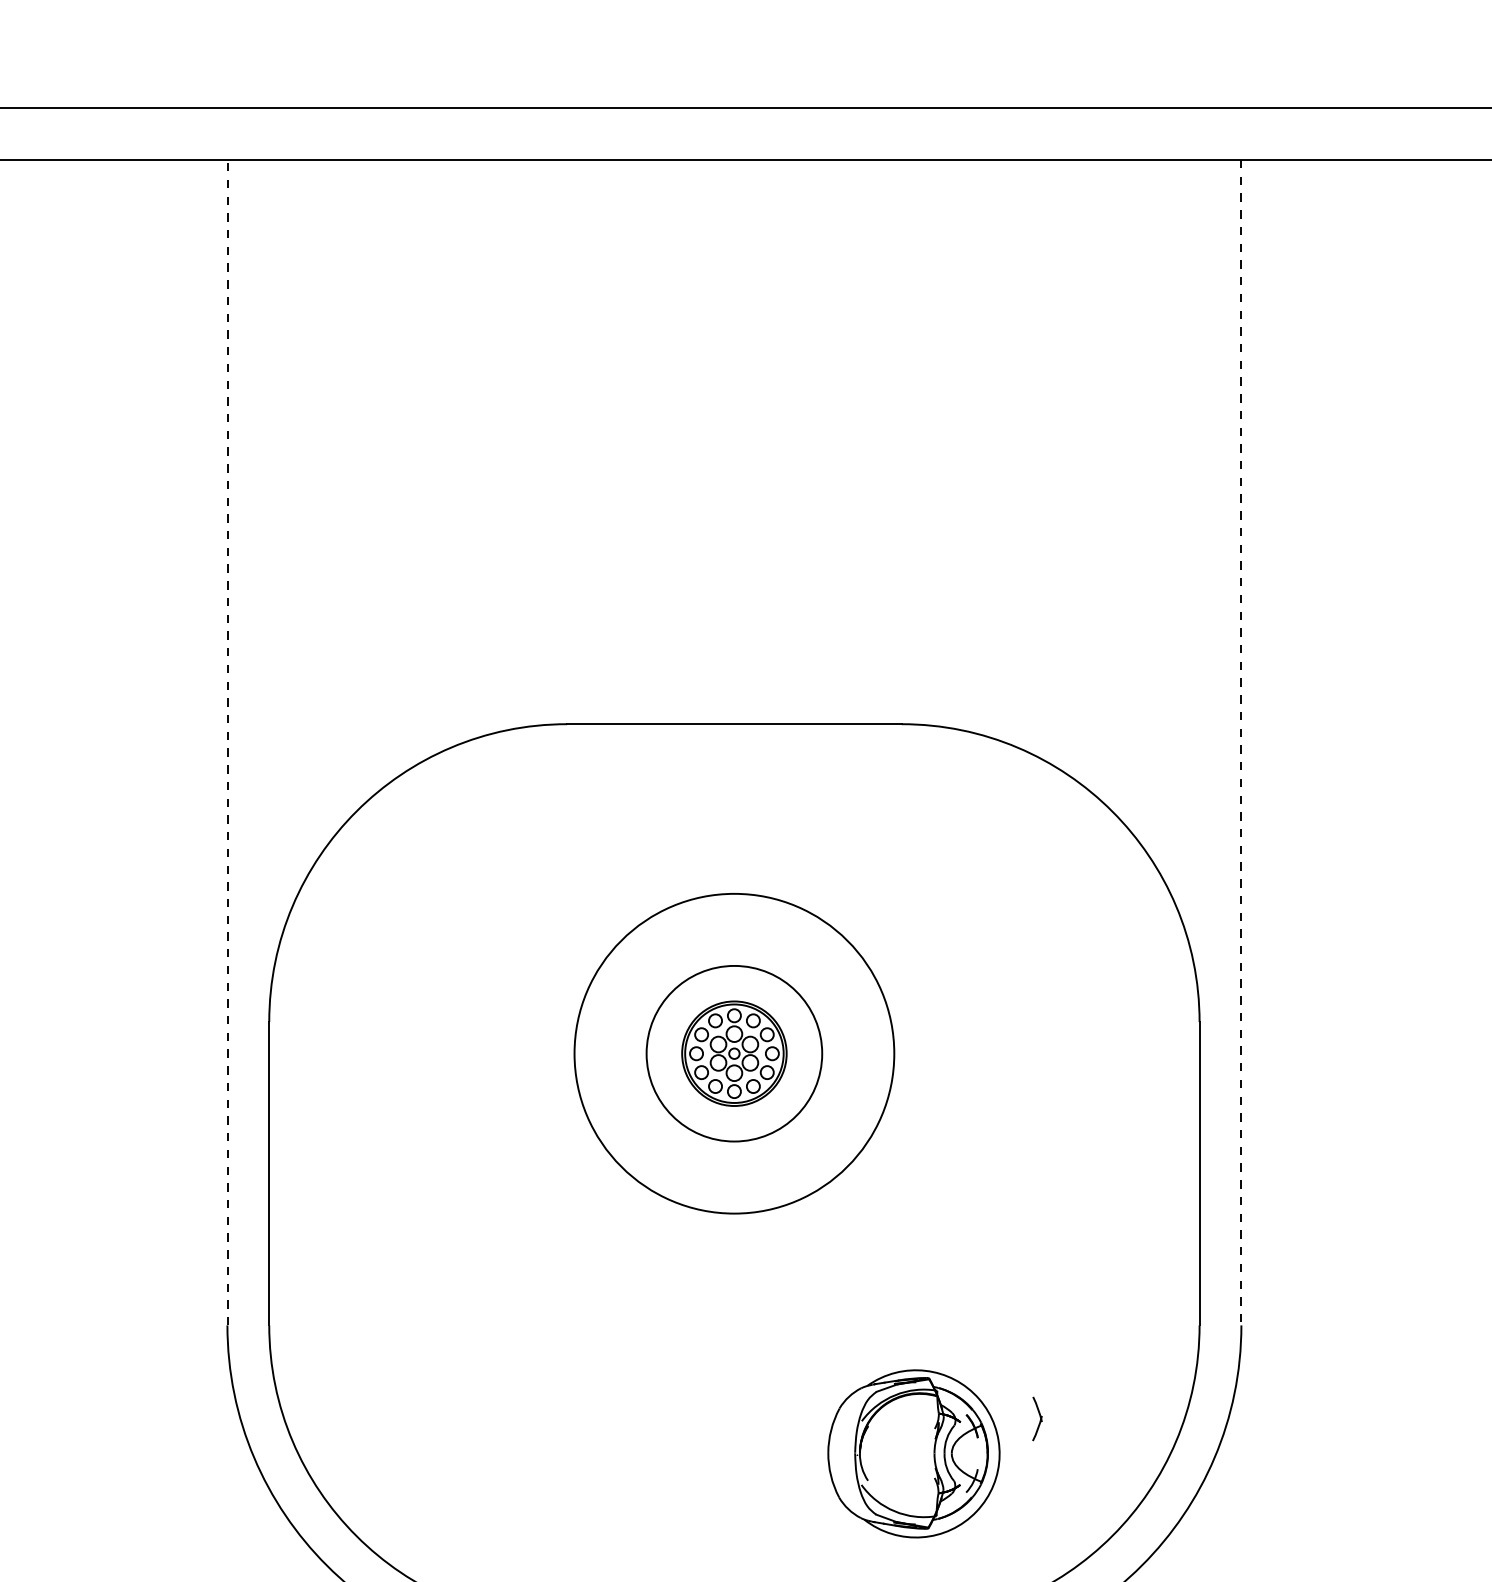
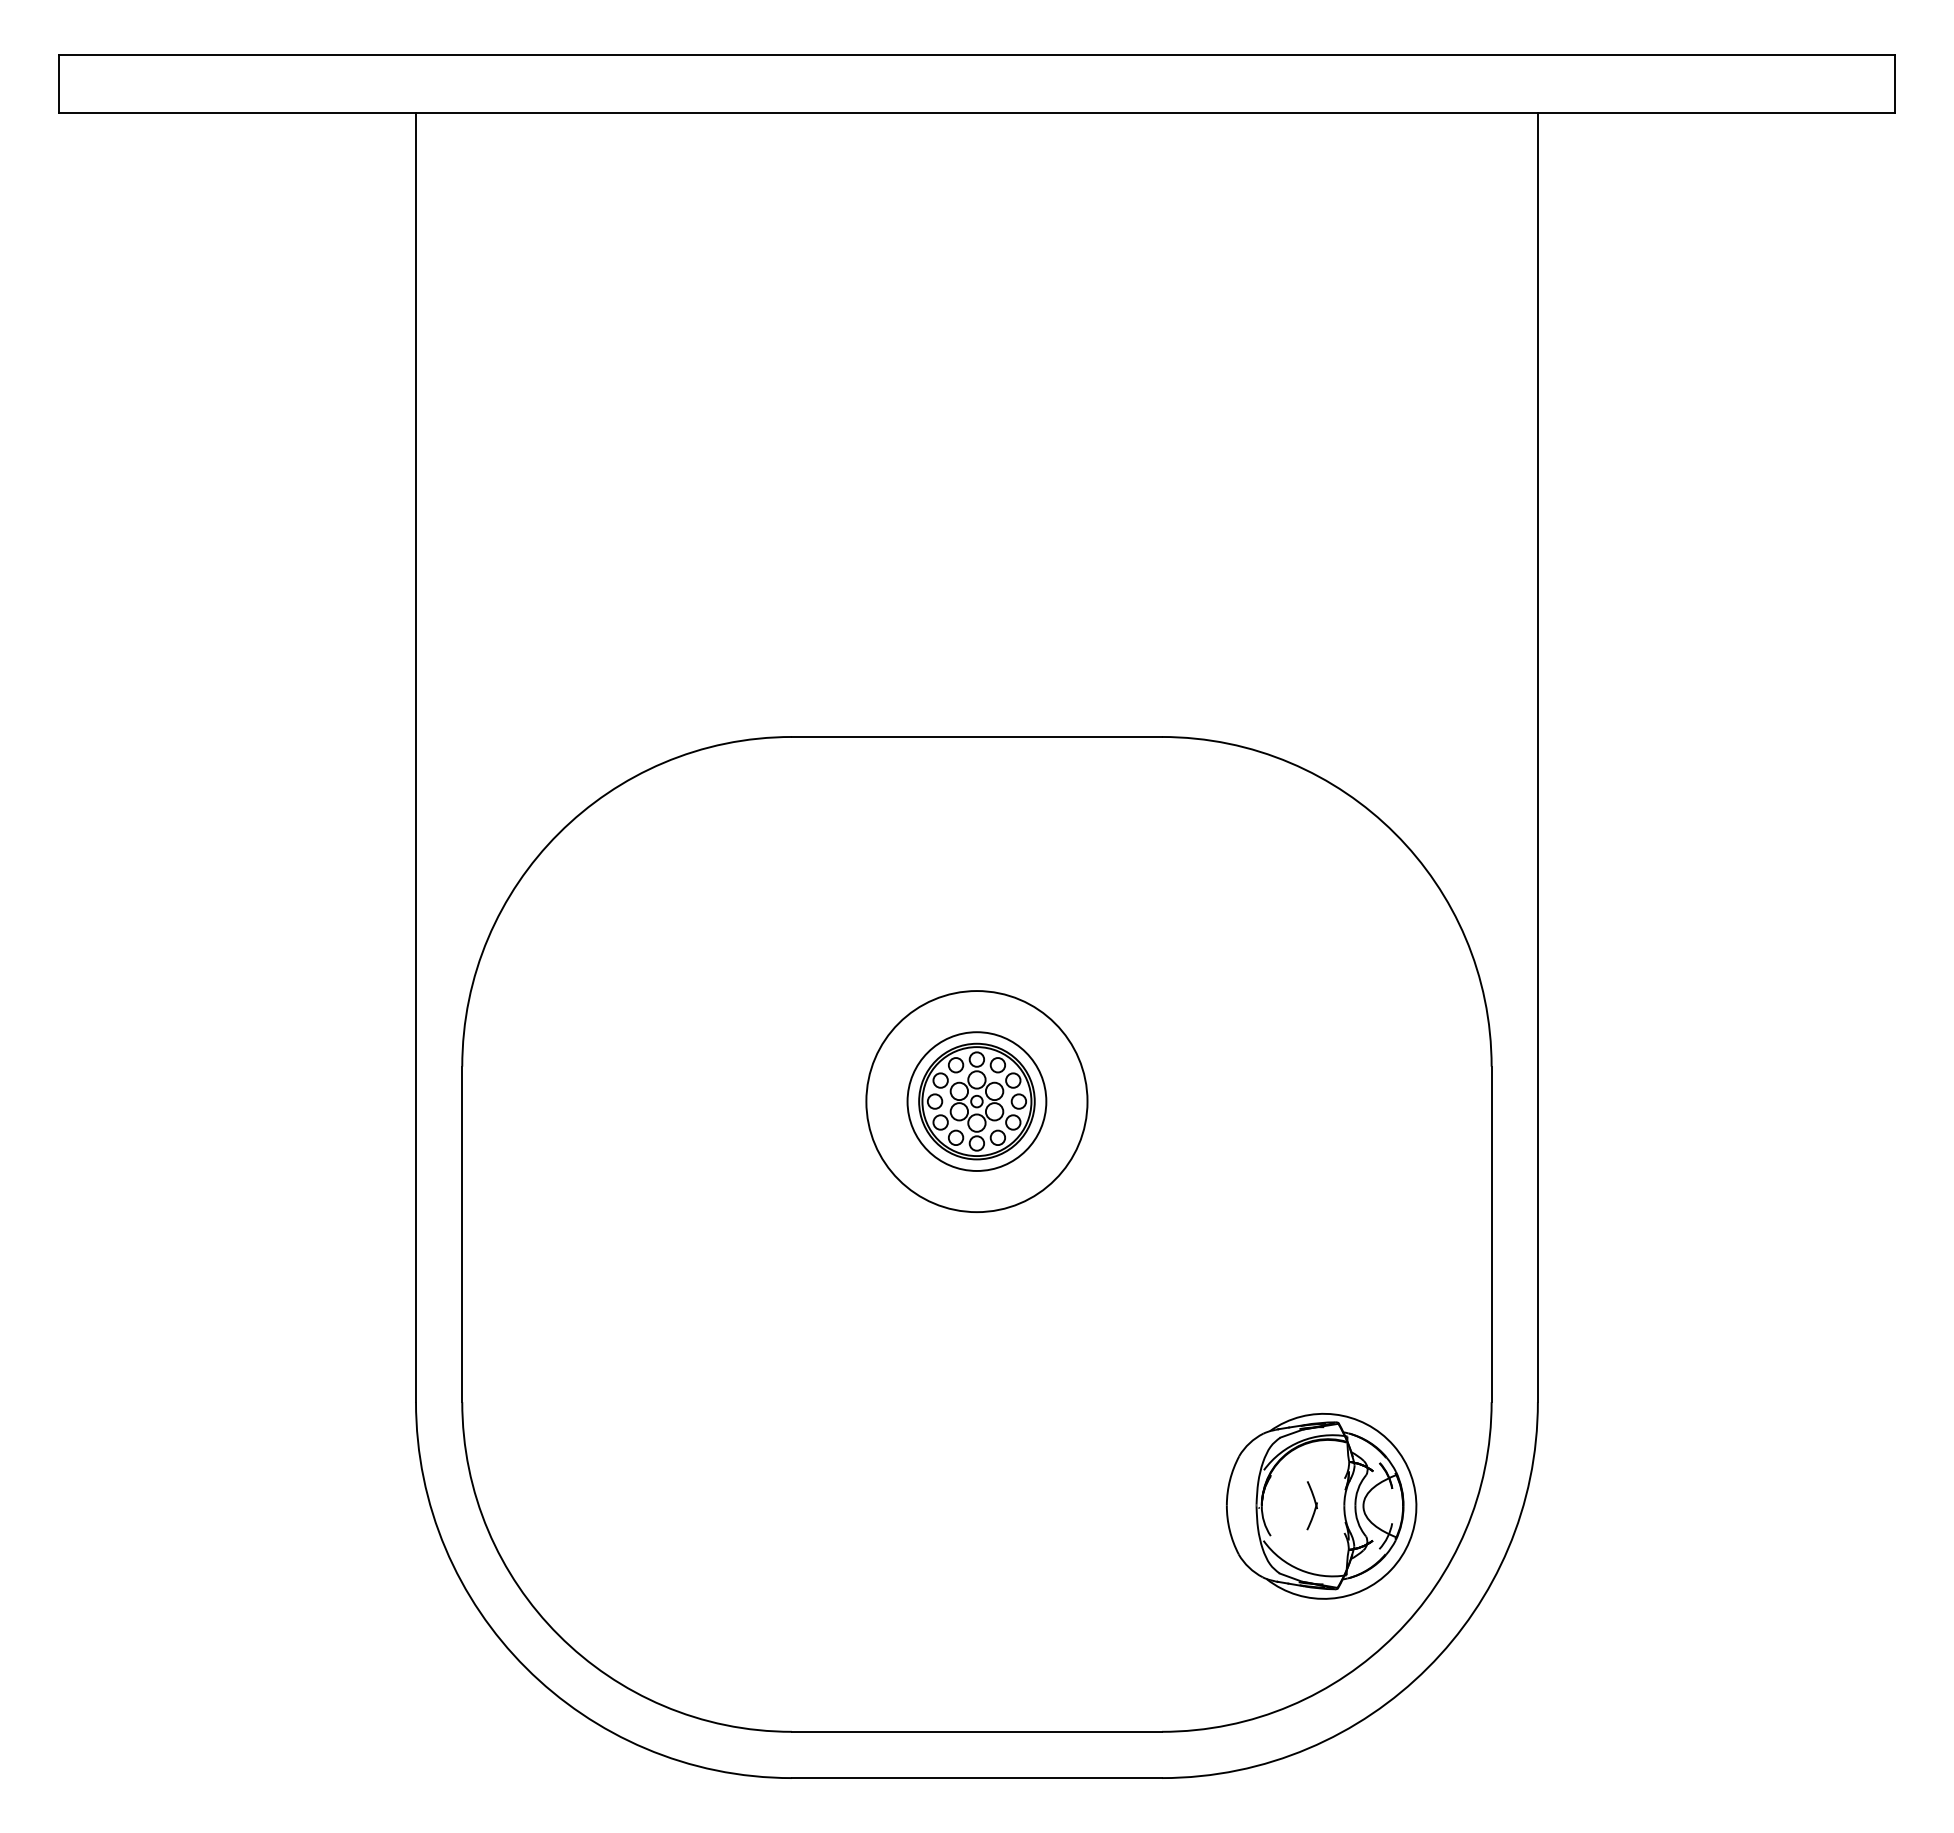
line: (227, 742) -> (416, 757), dashed -> solid
line: (1241, 742) -> (1537, 757), dashed -> solid
circle: (734, 1053) -> (976, 1101), size x0.62
circle: (734, 1053) -> (976, 1101), size x0.71
part: (913, 1454) -> (1321, 1506), moved

